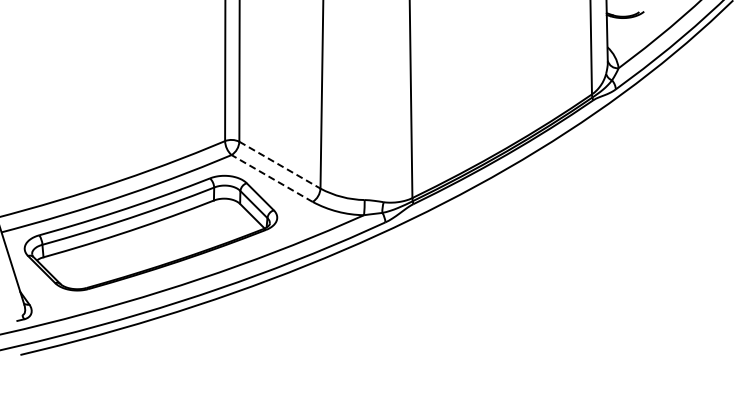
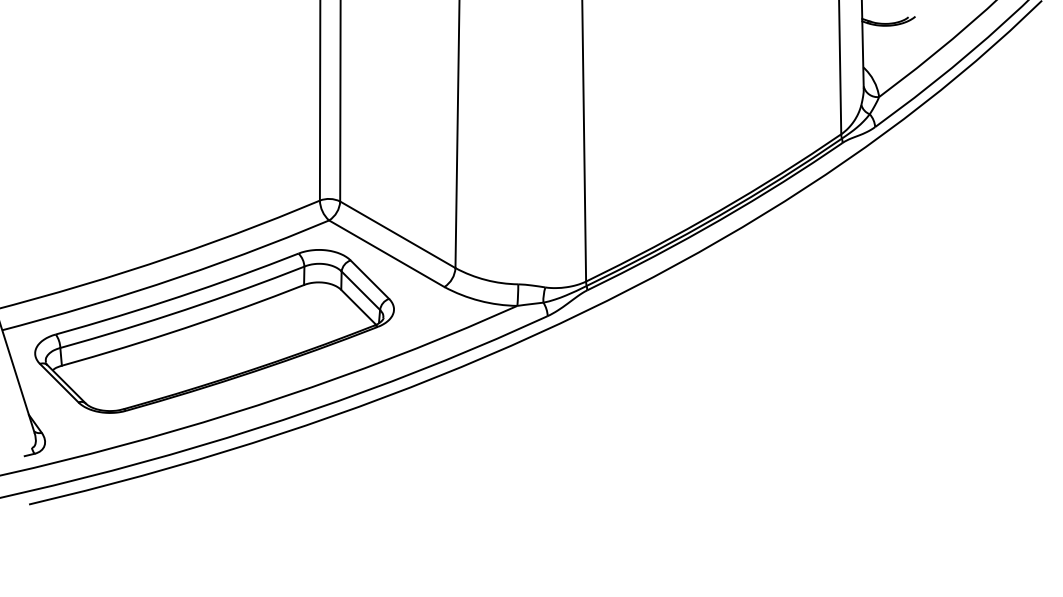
line: (279, 165) -> (397, 235), dashed -> solid
line: (272, 178) -> (387, 253), dashed -> solid

